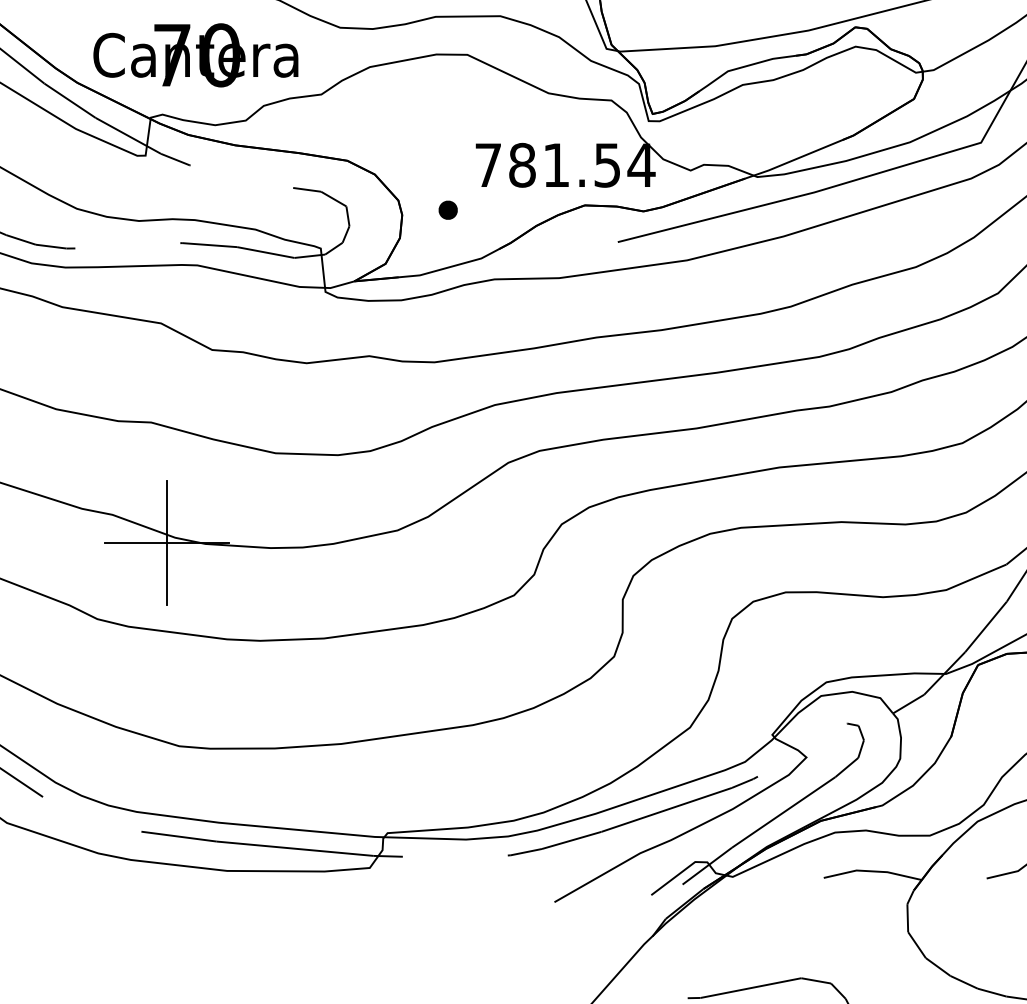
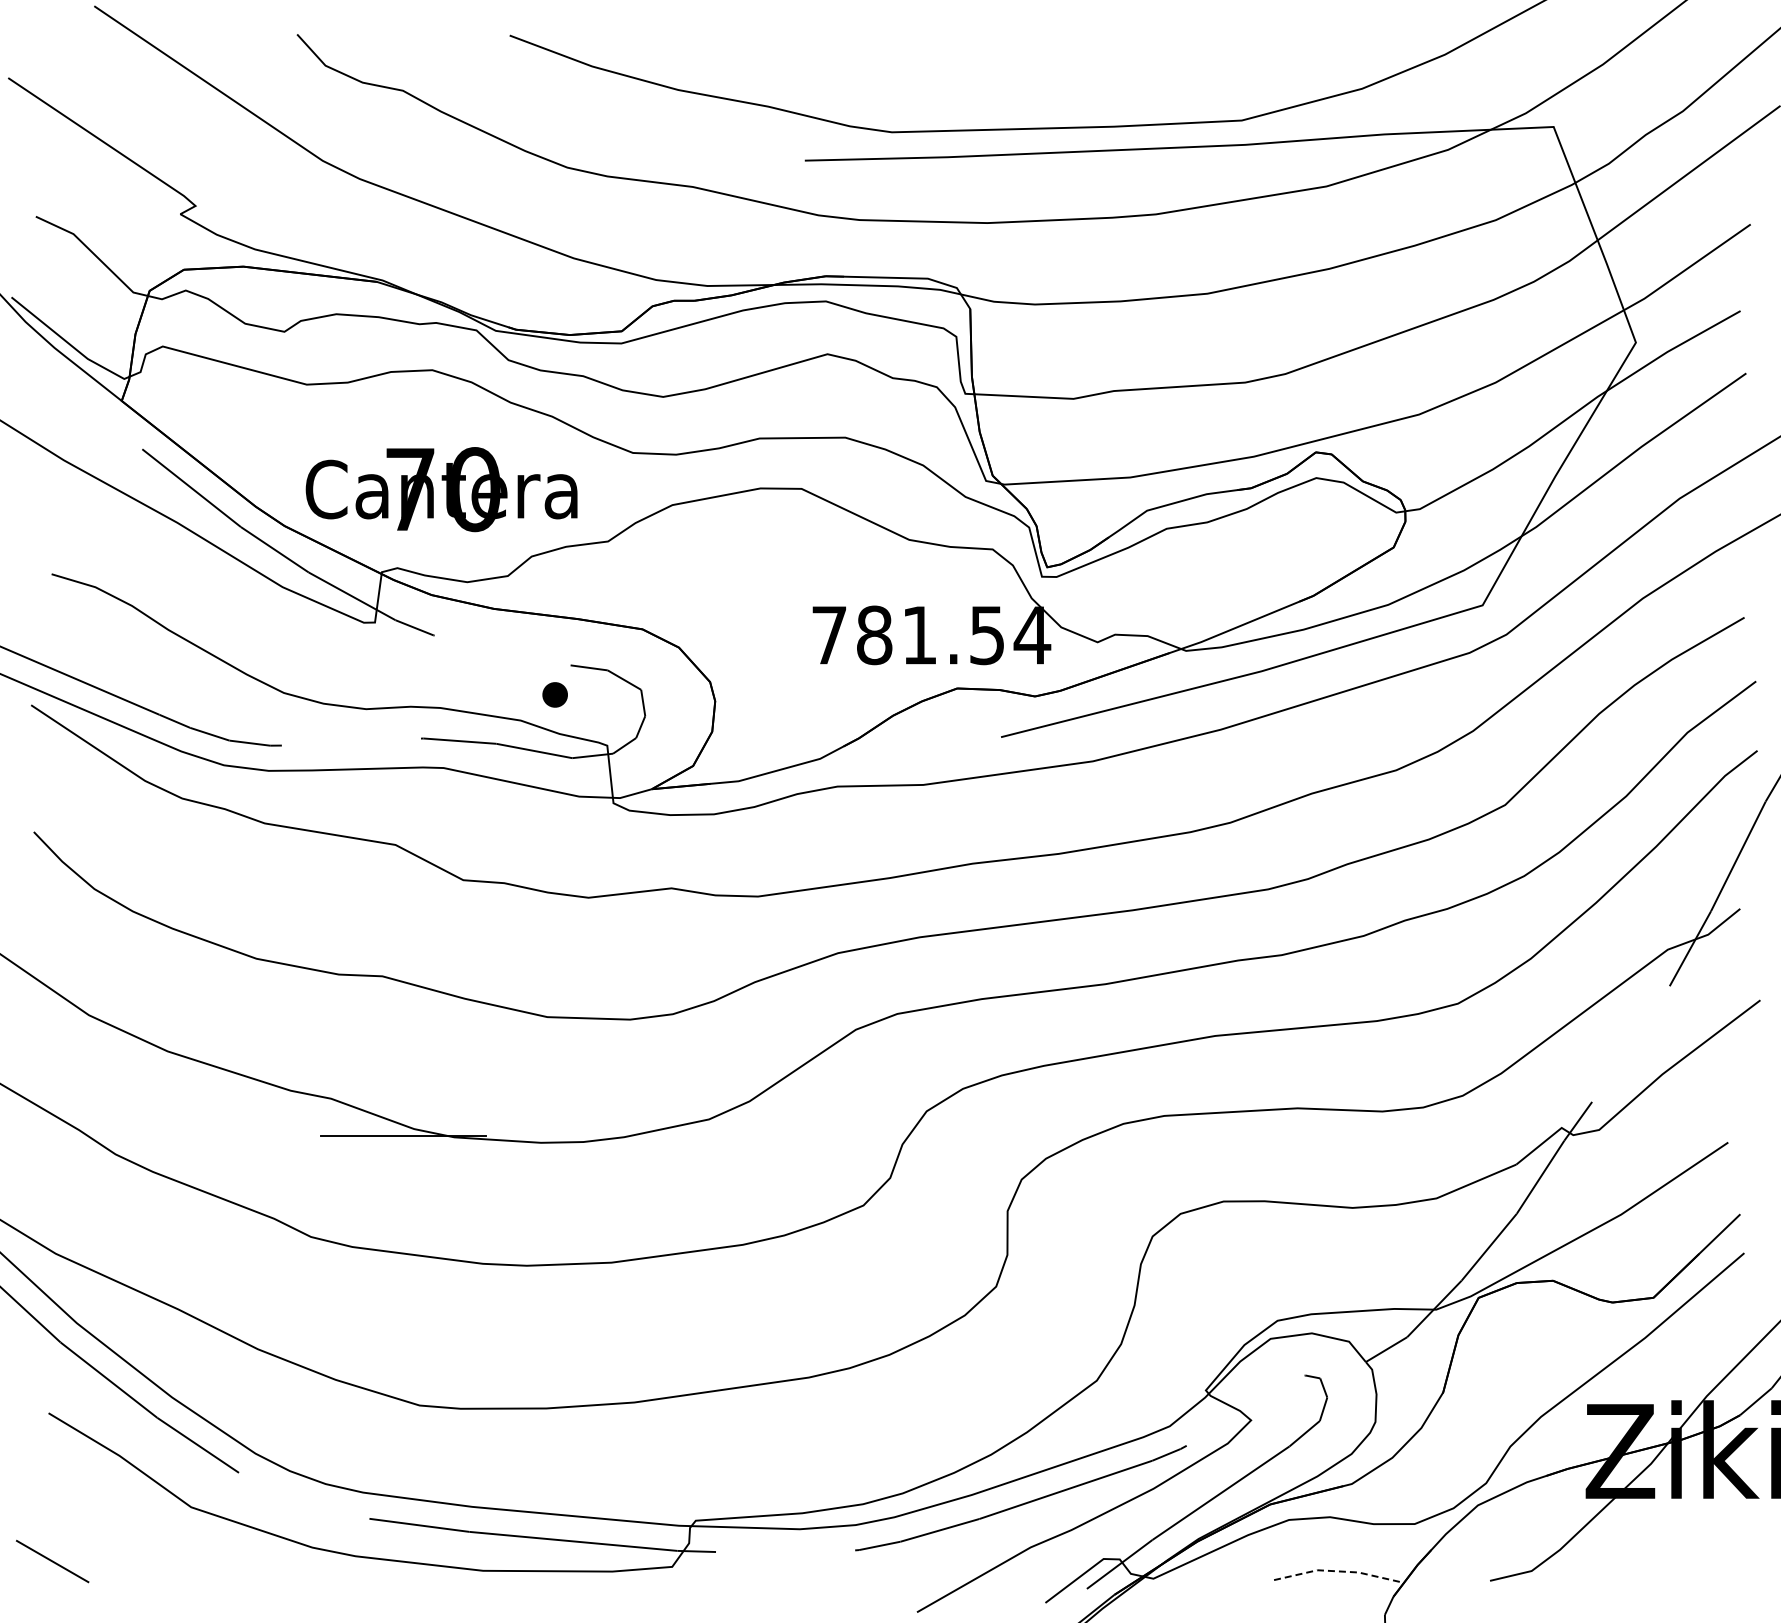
part: (447, 209) -> (554, 694), moved
line: (167, 542) -> (403, 1135), removed
line: (873, 871) -> (1339, 1571), solid -> dashed

